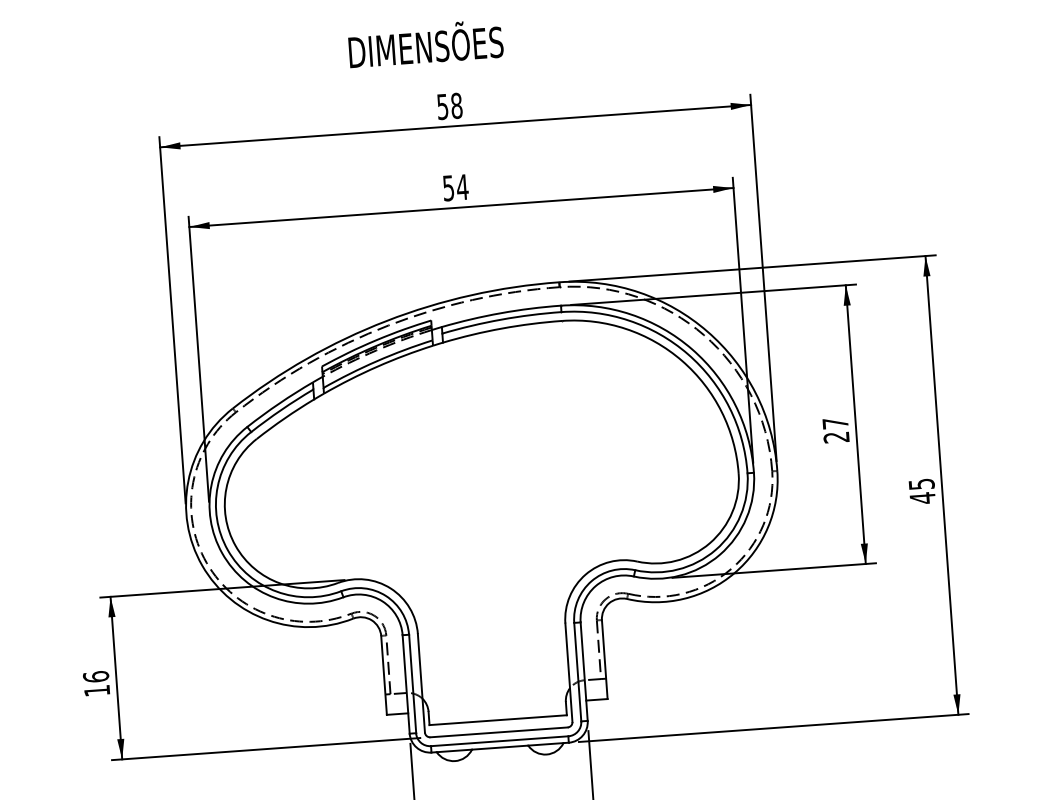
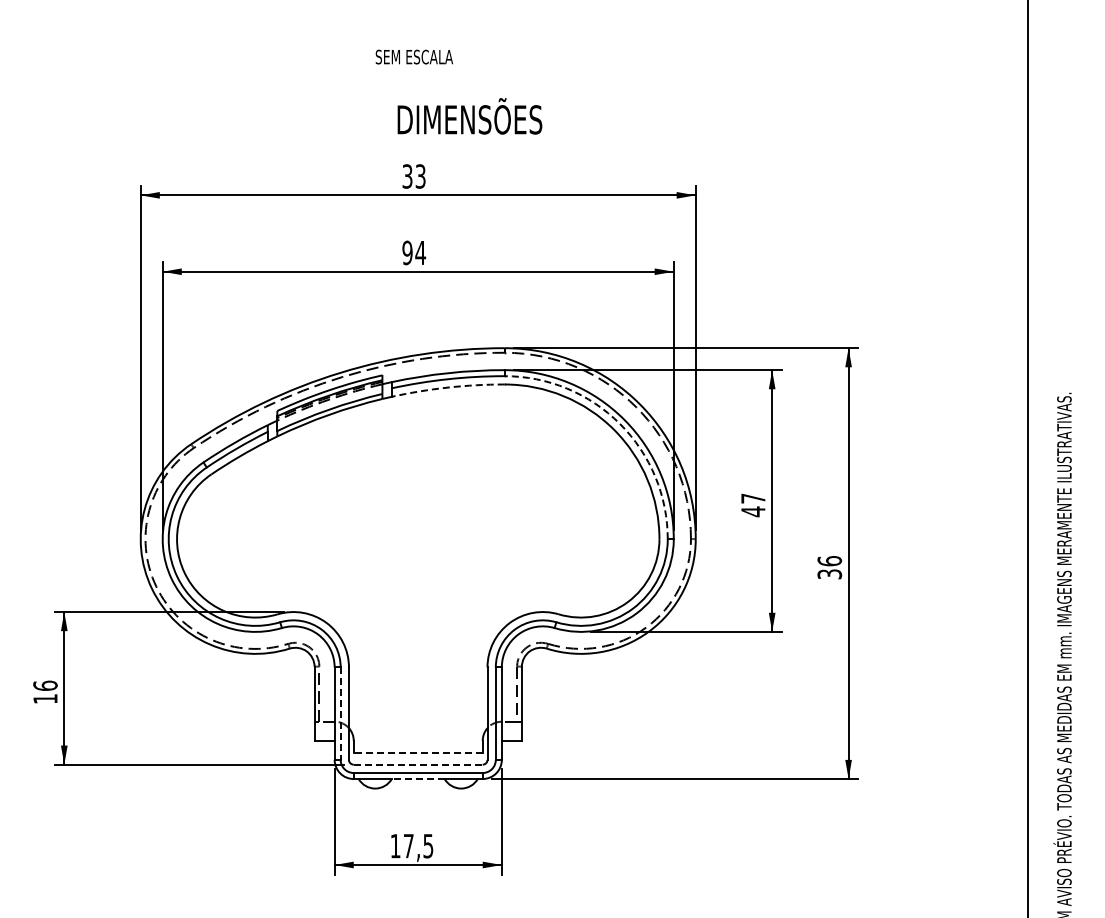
text: (425, 43) -> (469, 116), moved
text: (450, 106) -> (414, 176), 58 -> 33
text: (448, 187) -> (407, 252), 54 -> 94
arc: (502, 328) -> (448, 387), solid -> dashed
arc: (688, 353) -> (620, 423), solid -> dashed
text: (836, 437) -> (753, 511), 27 -> 47
text: (921, 491) -> (829, 567), 45 -> 36
line: (412, 684) -> (340, 714), solid -> dashed
line: (497, 720) -> (417, 753), solid -> dashed
line: (499, 732) -> (418, 764), solid -> dashed
line: (499, 748) -> (417, 779), solid -> dashed

